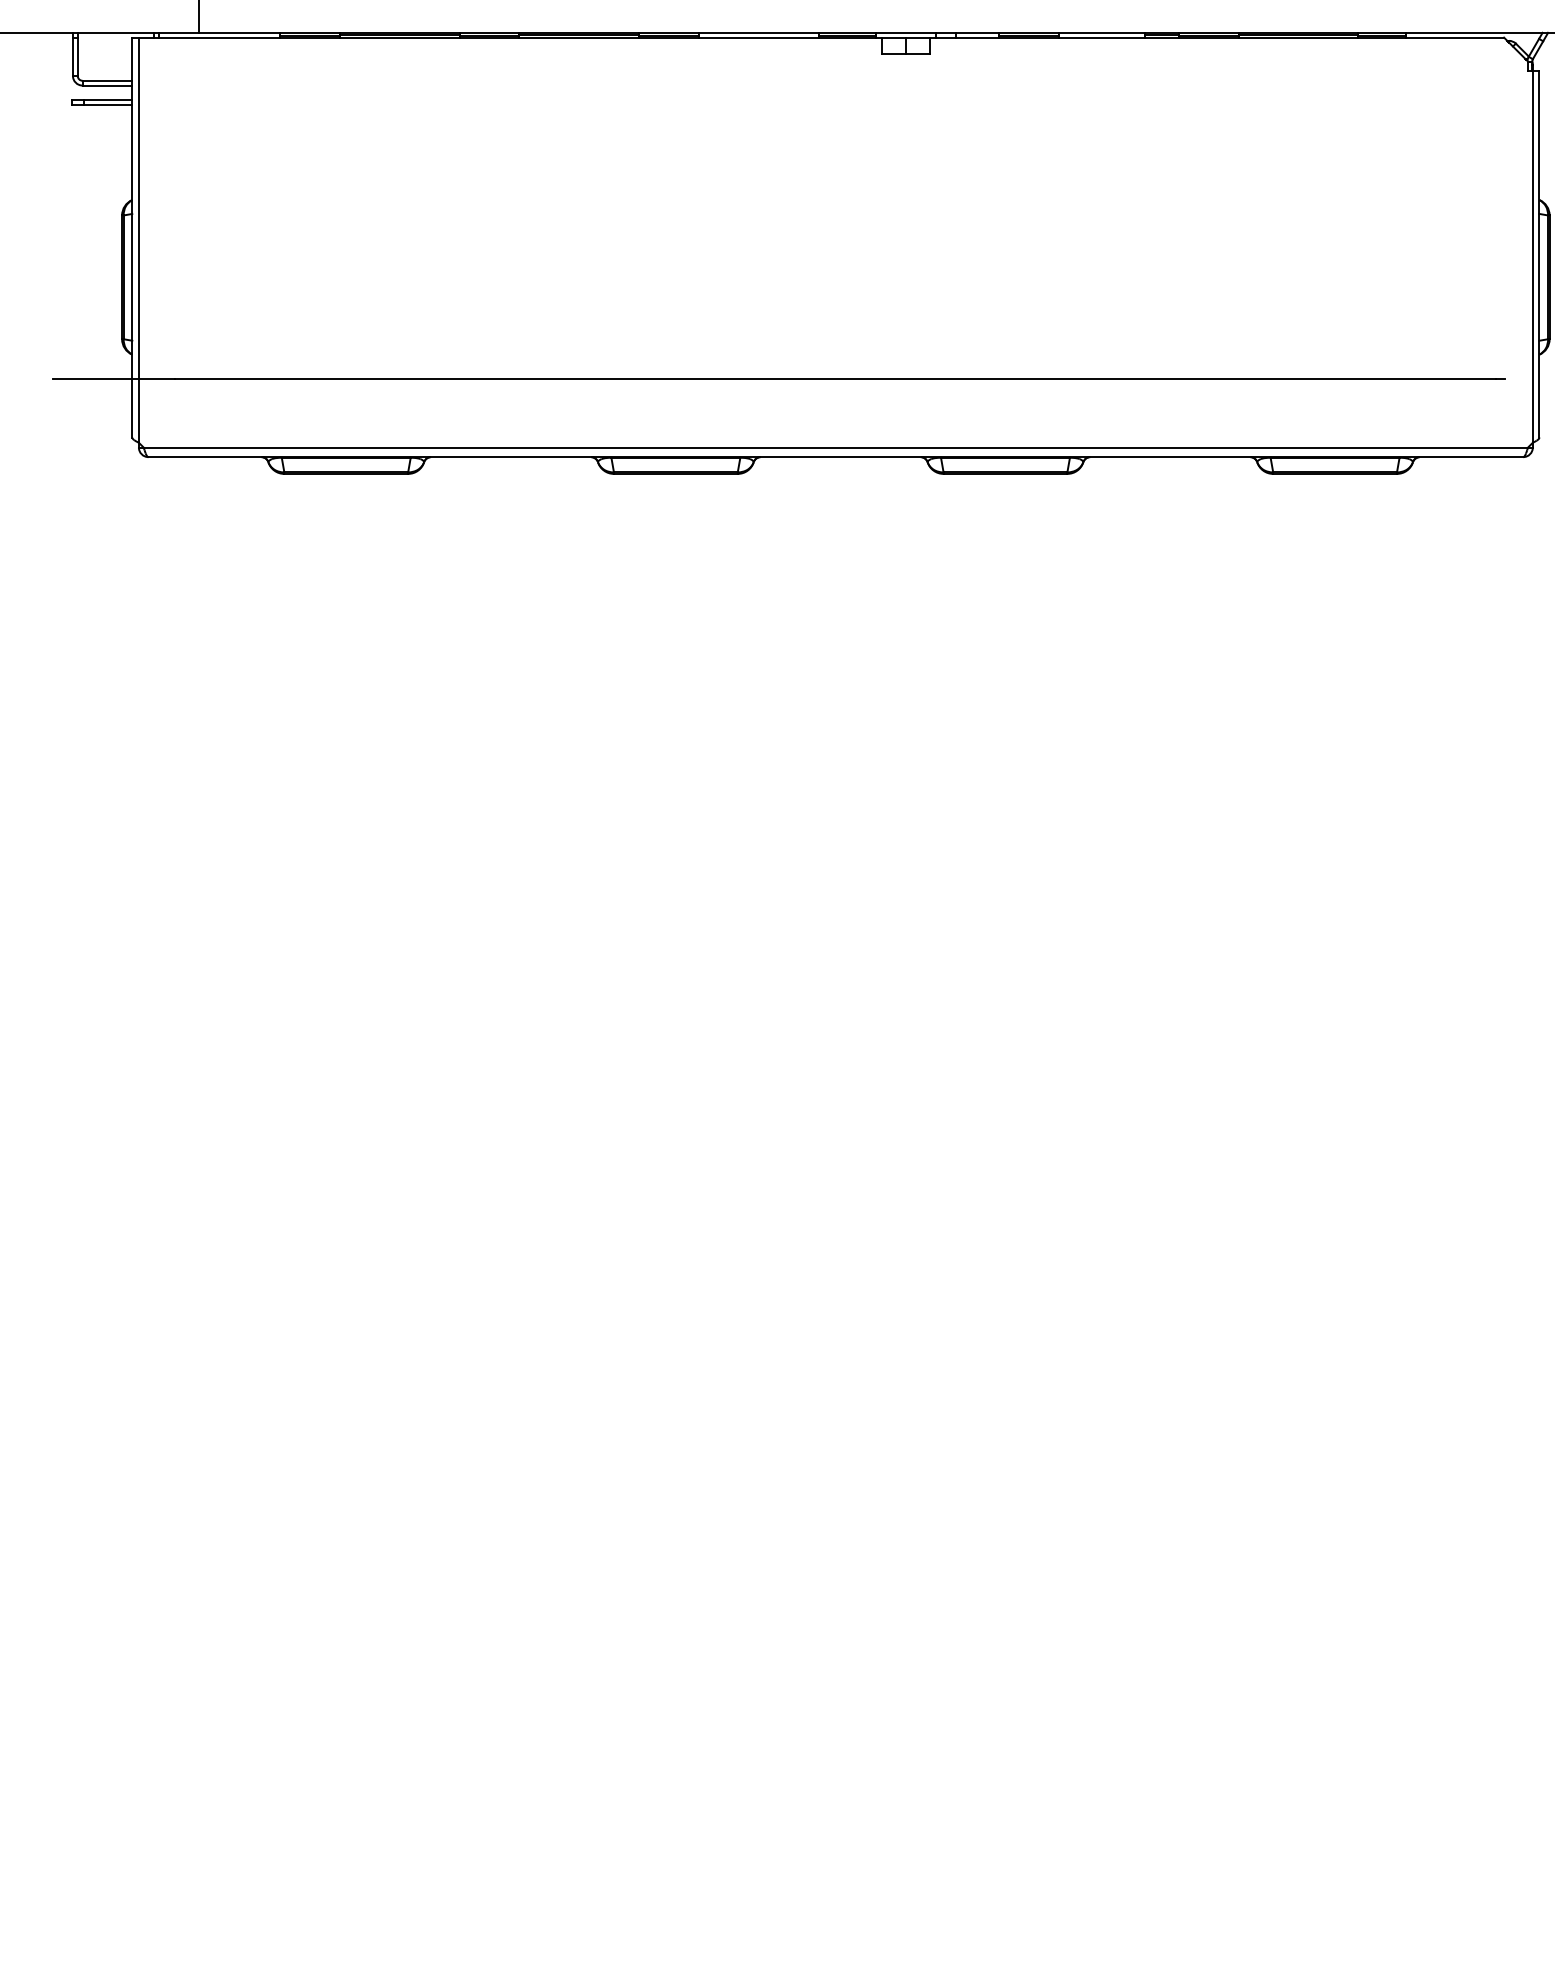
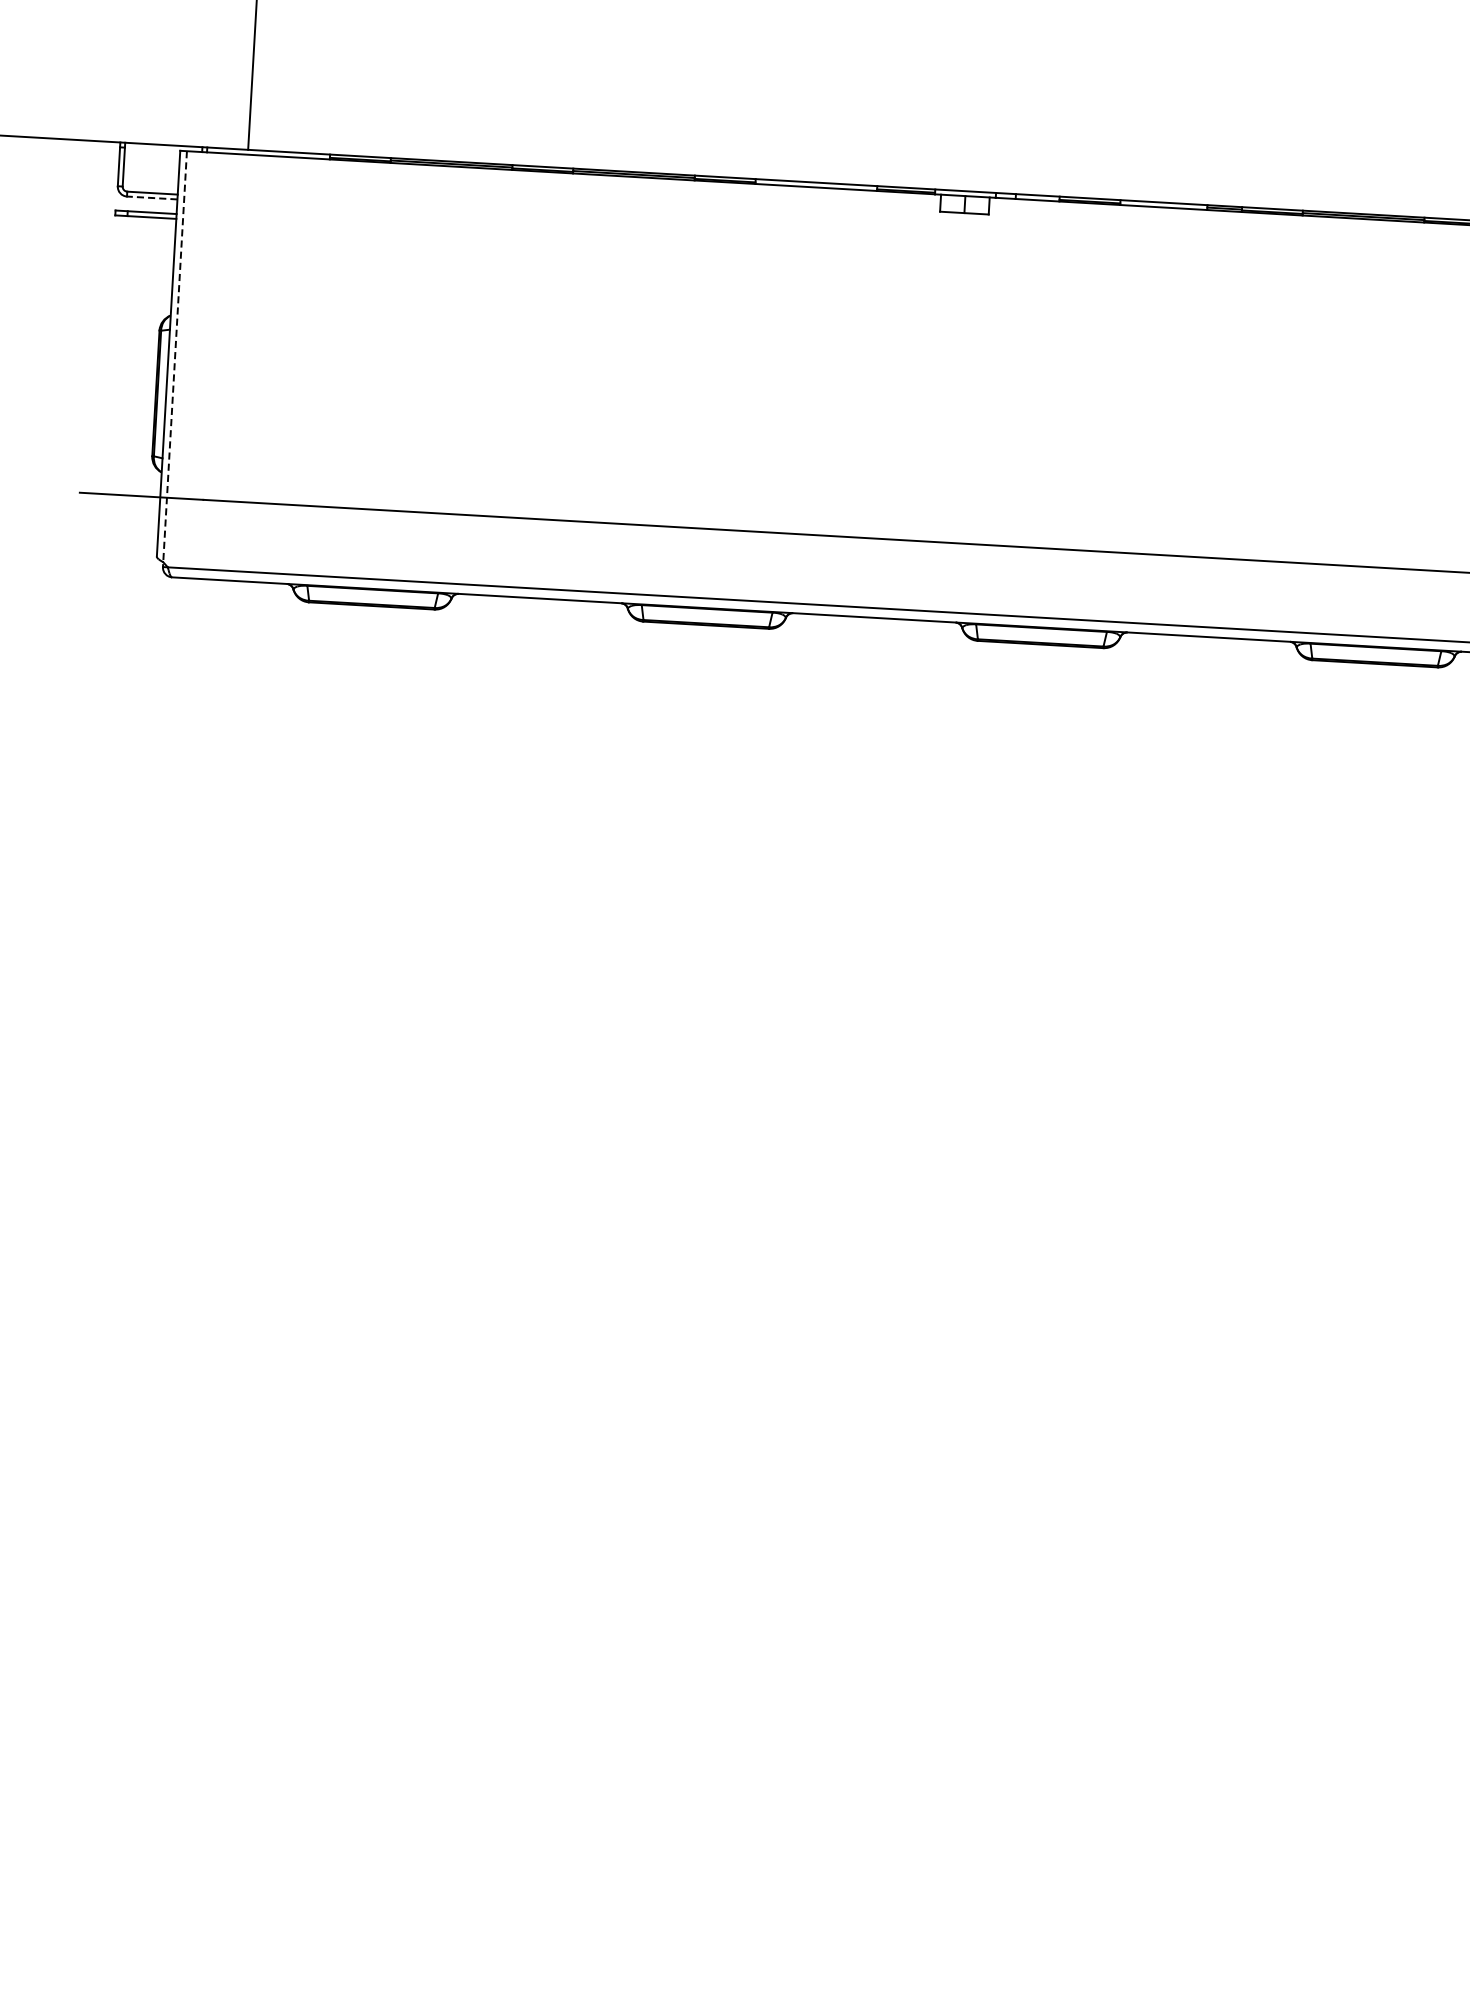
line: (107, 85) -> (152, 197), solid -> dashed
line: (138, 242) -> (174, 359), solid -> dashed

